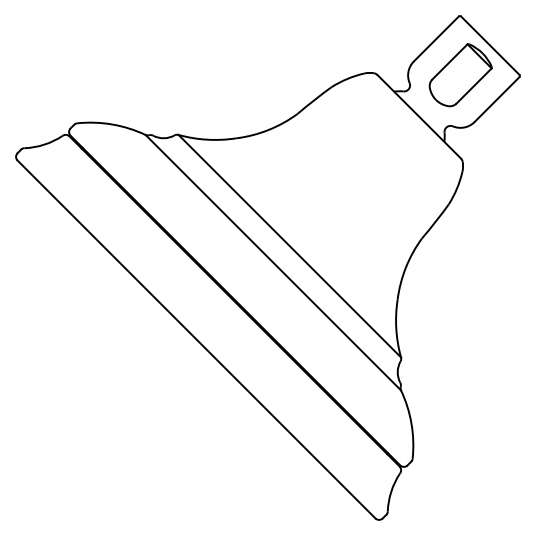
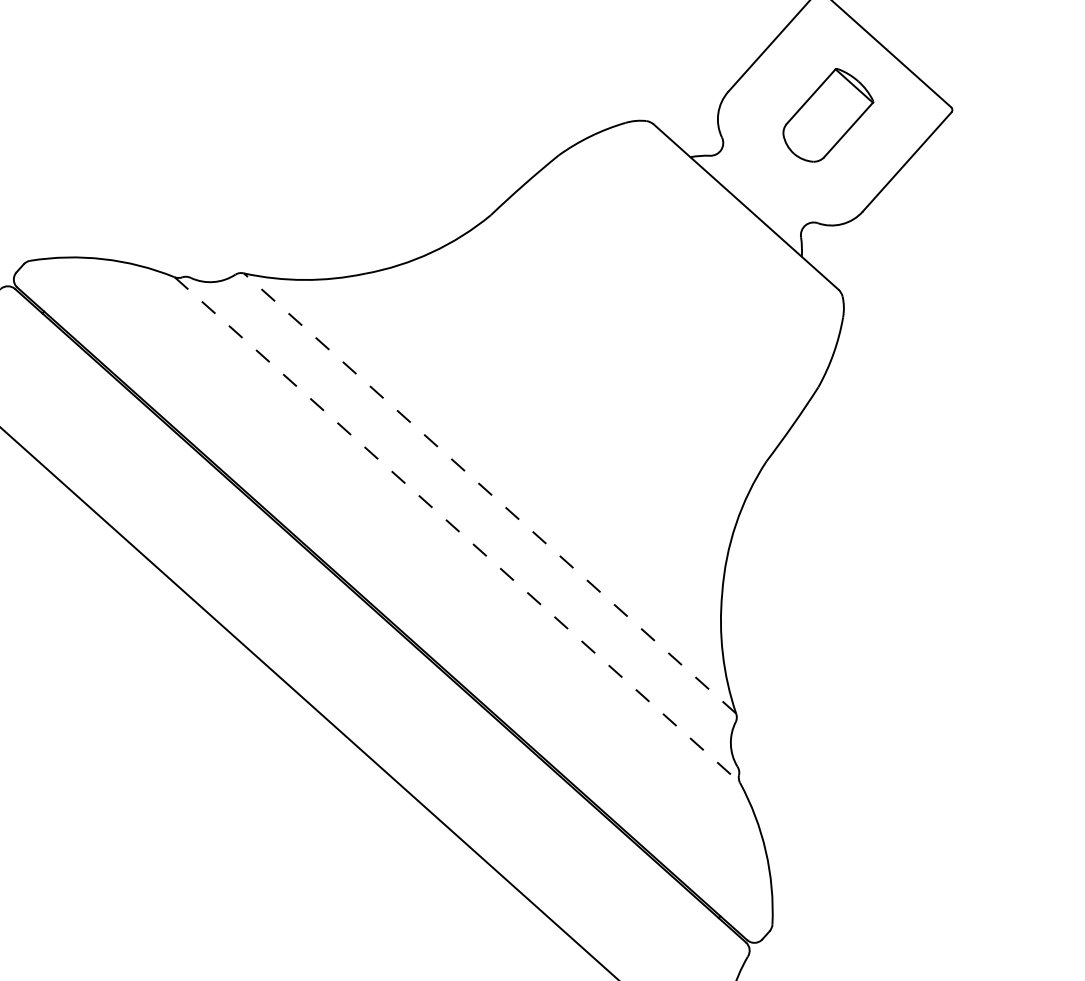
part: (460, 75) -> (827, 115), size x0.7
line: (289, 245) -> (489, 492), solid -> dashed
line: (273, 262) -> (457, 529), solid -> dashed

